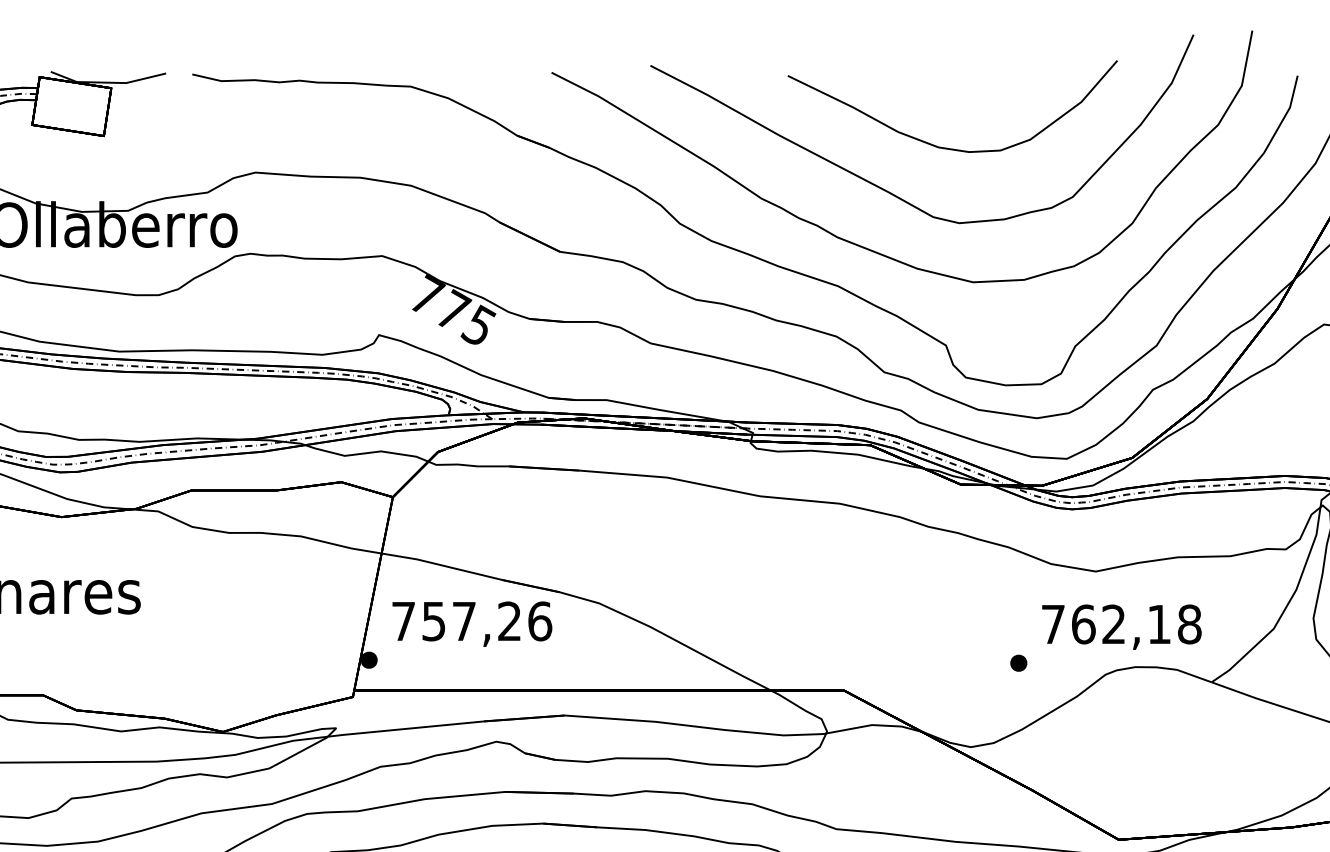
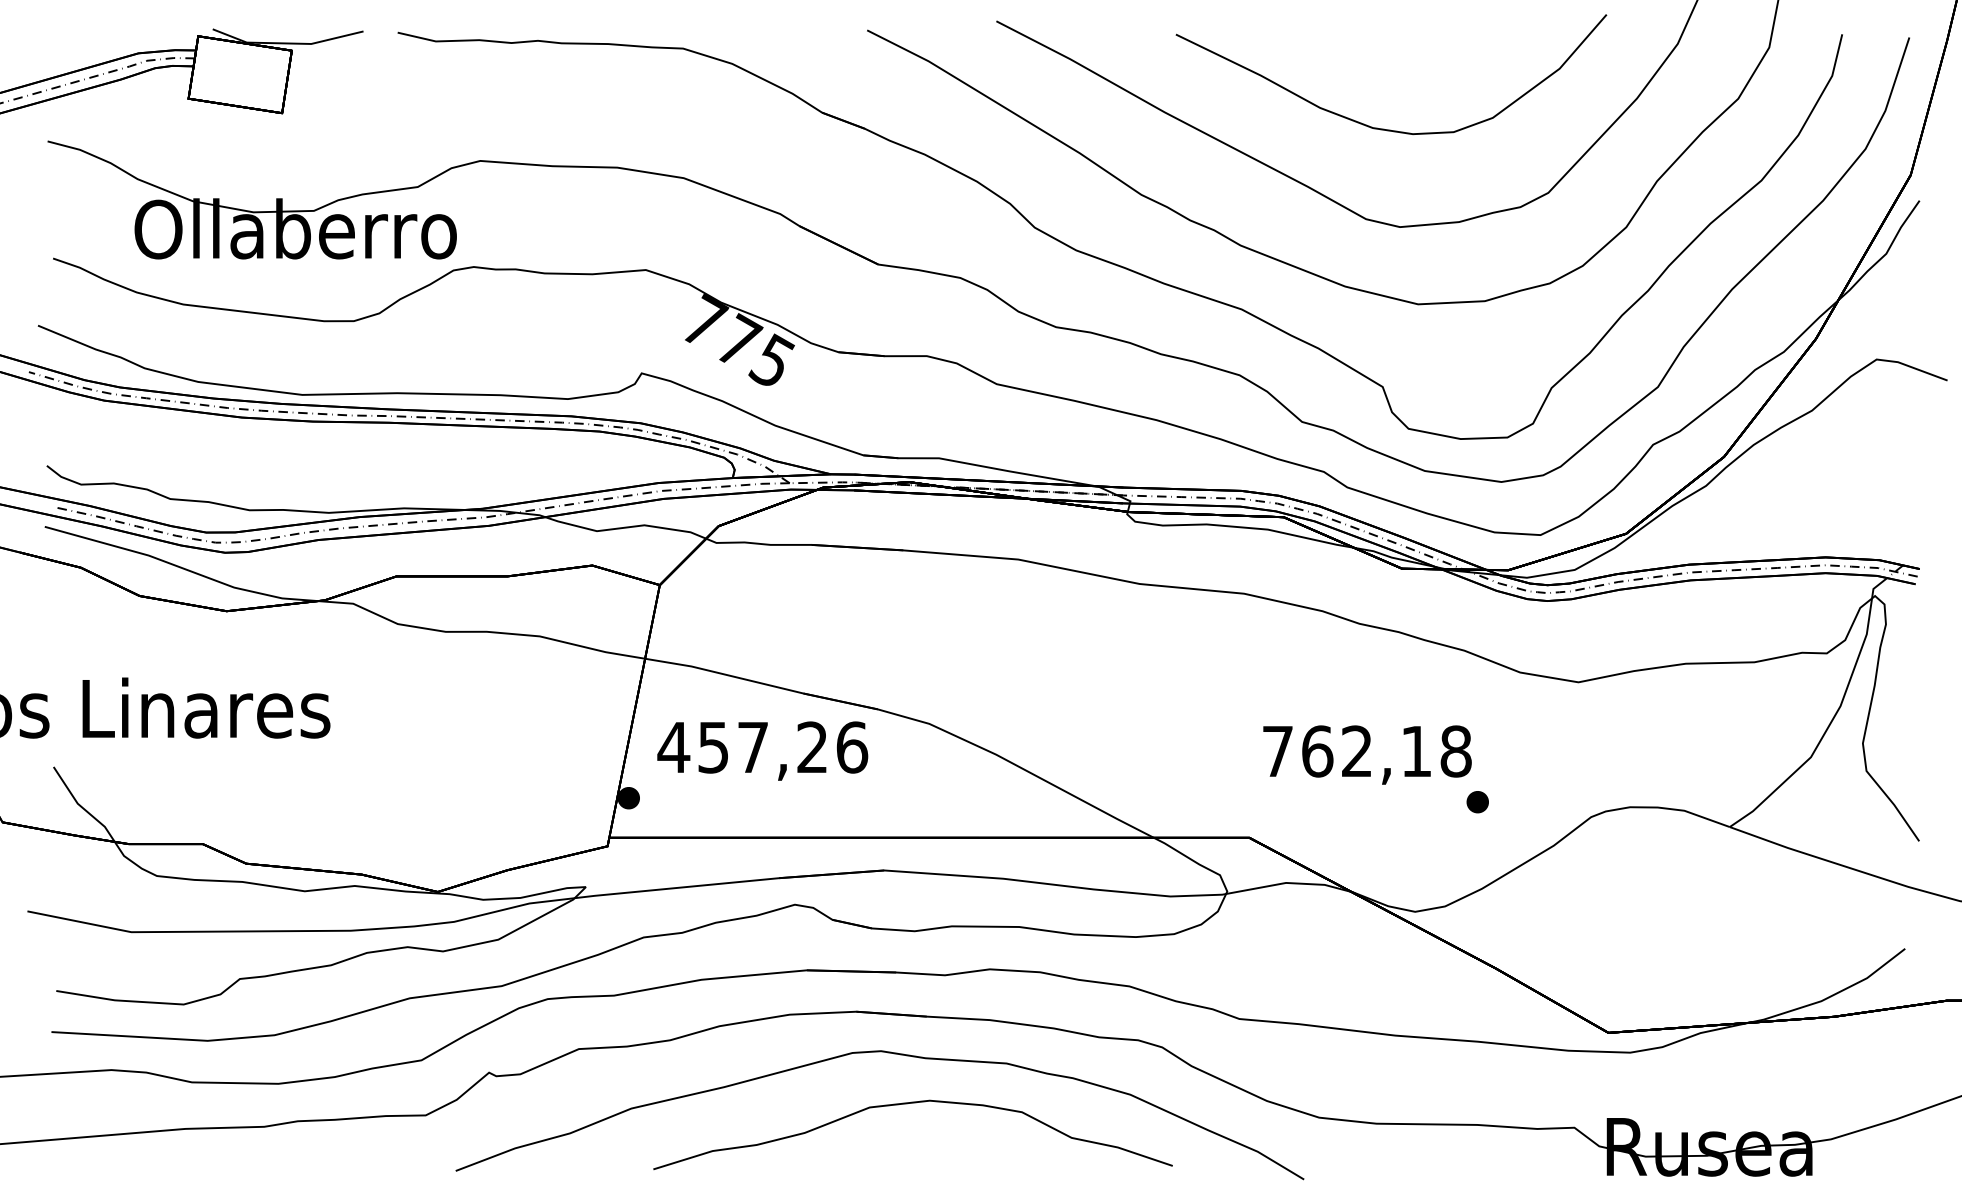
text: (403, 621) -> (673, 747), 757,26 -> 457,26
text: (1121, 626) -> (1367, 754), moved

